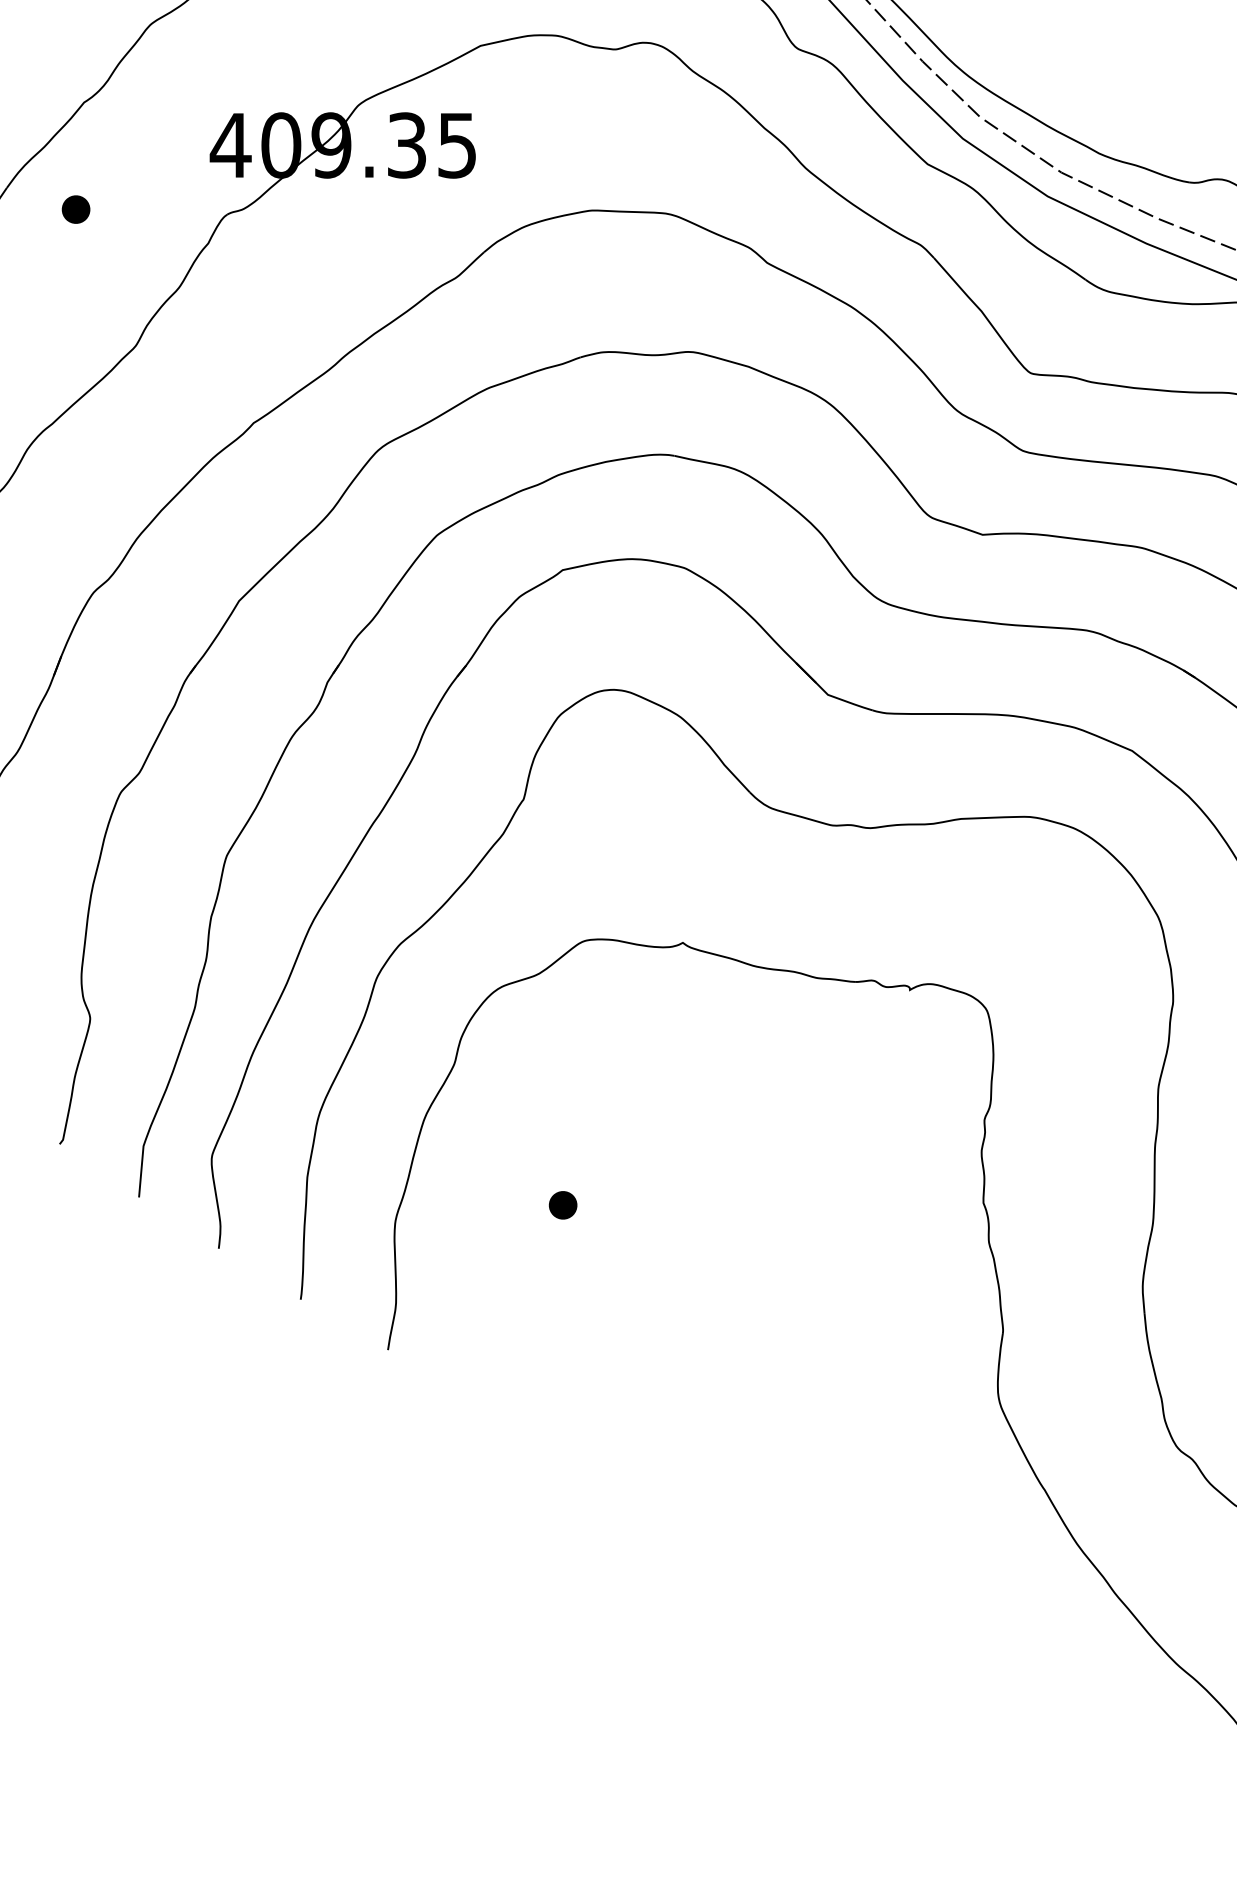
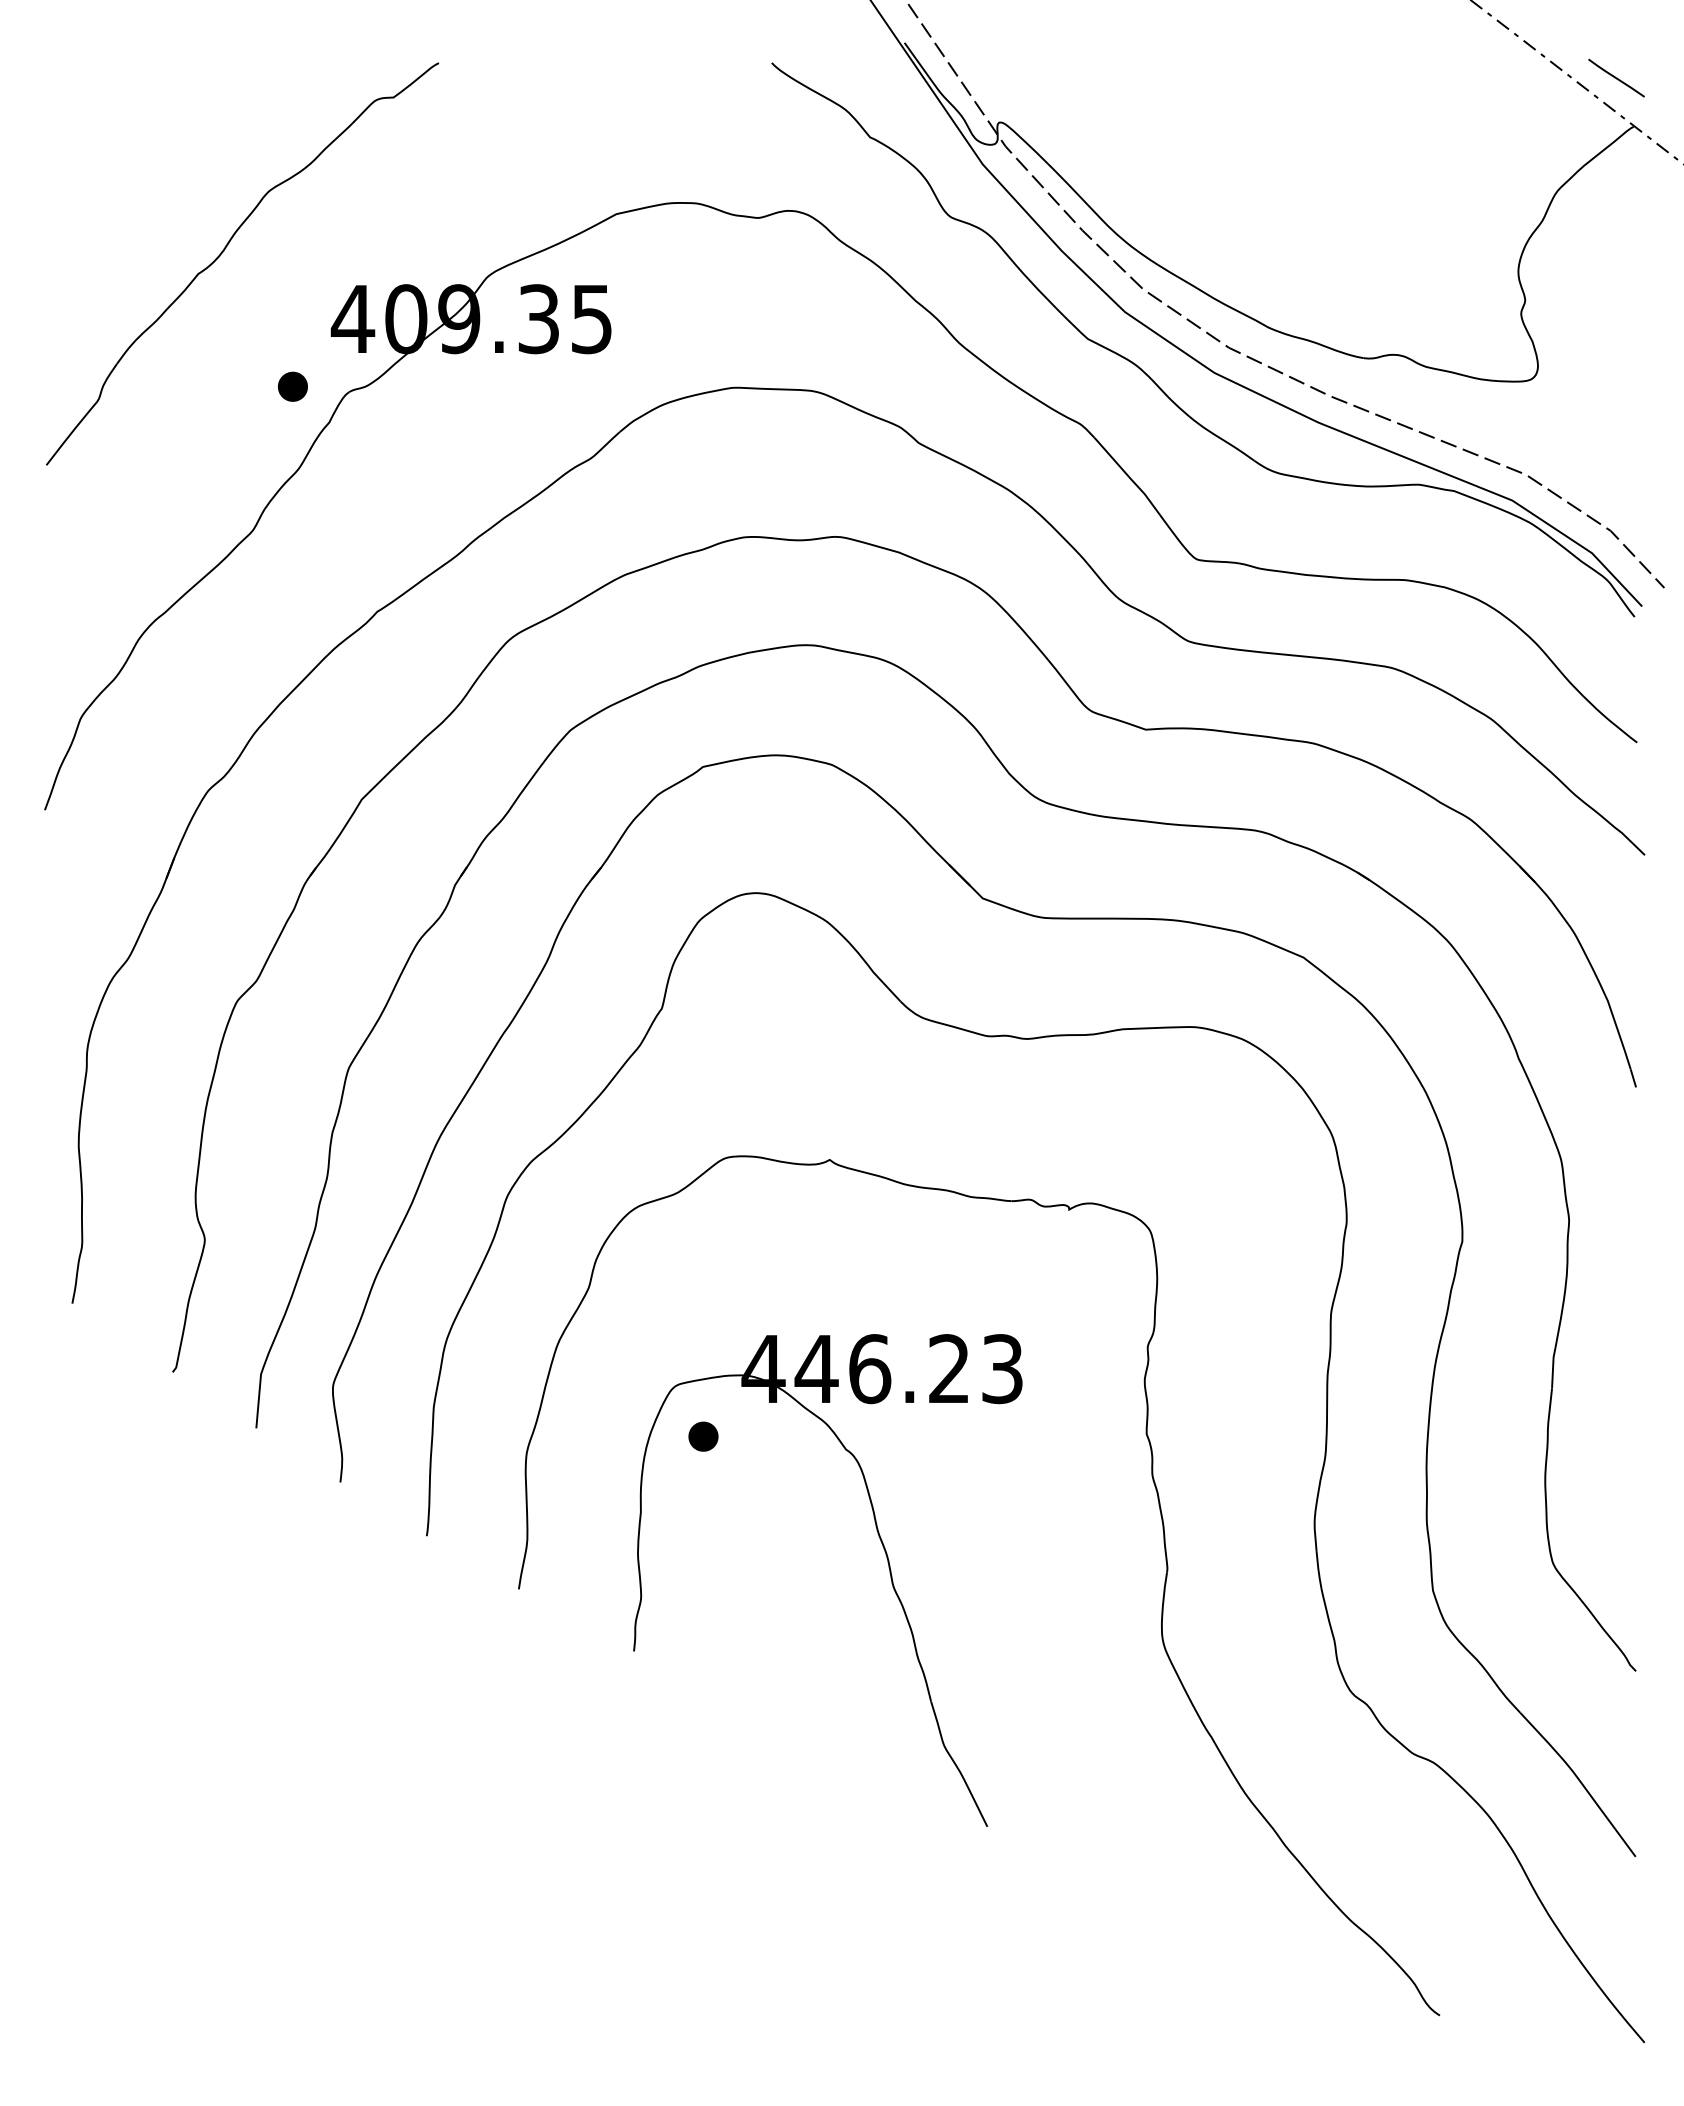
part: (75, 209) -> (292, 386), moved
part: (738, 1329) -> (888, 1567), added

